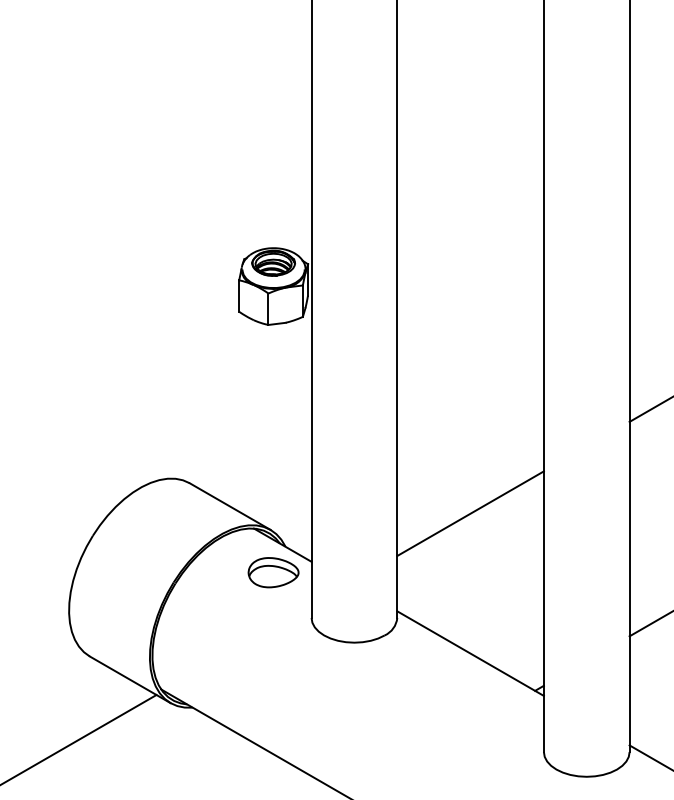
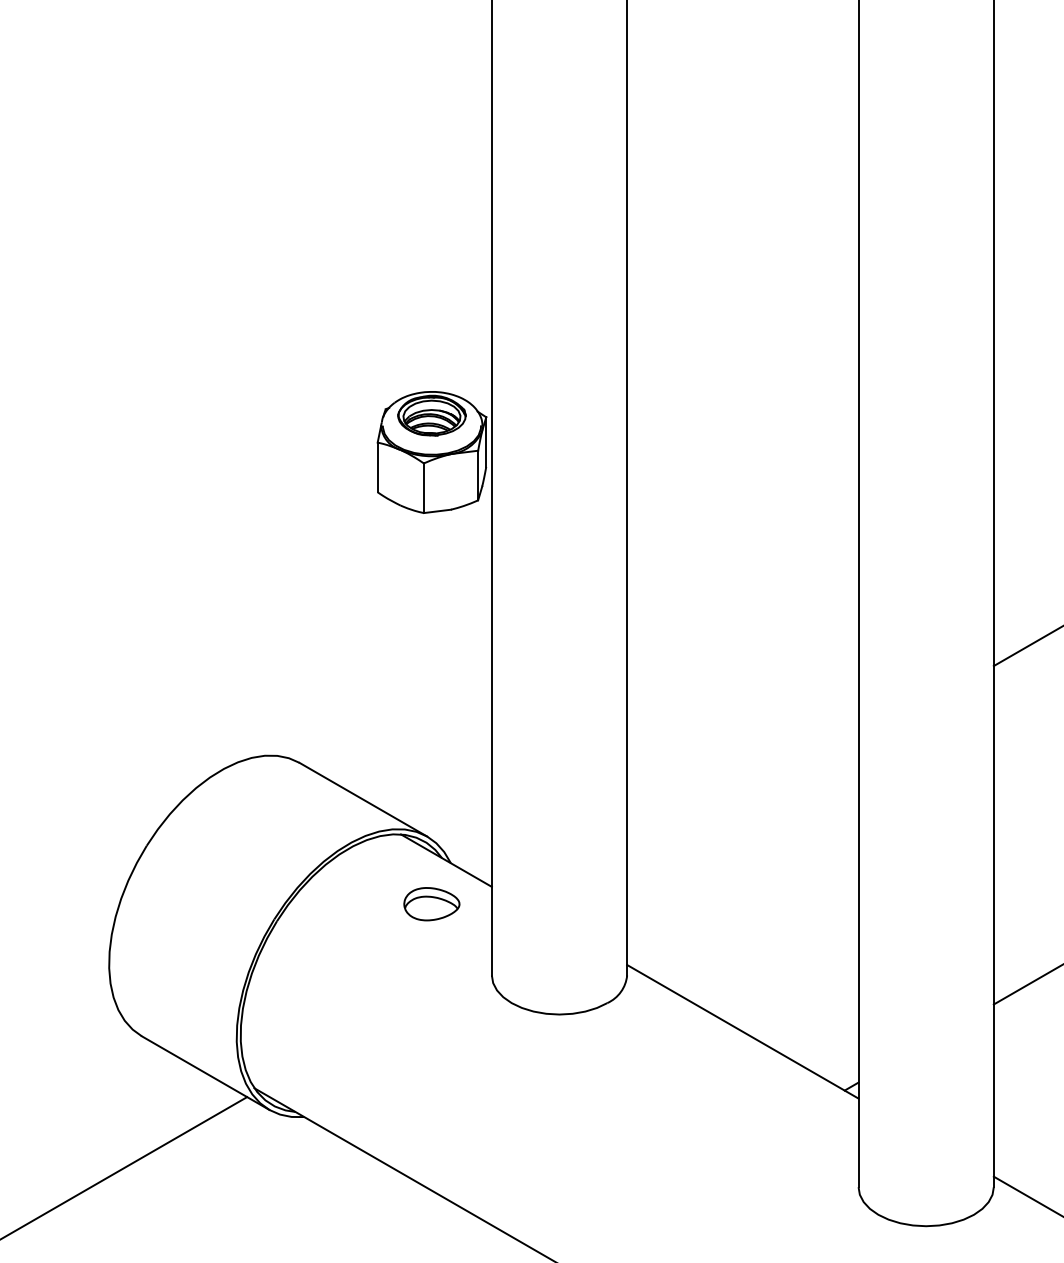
line: (470, 513) -> (742, 810), removed
part: (273, 572) -> (431, 903), size x0.7

